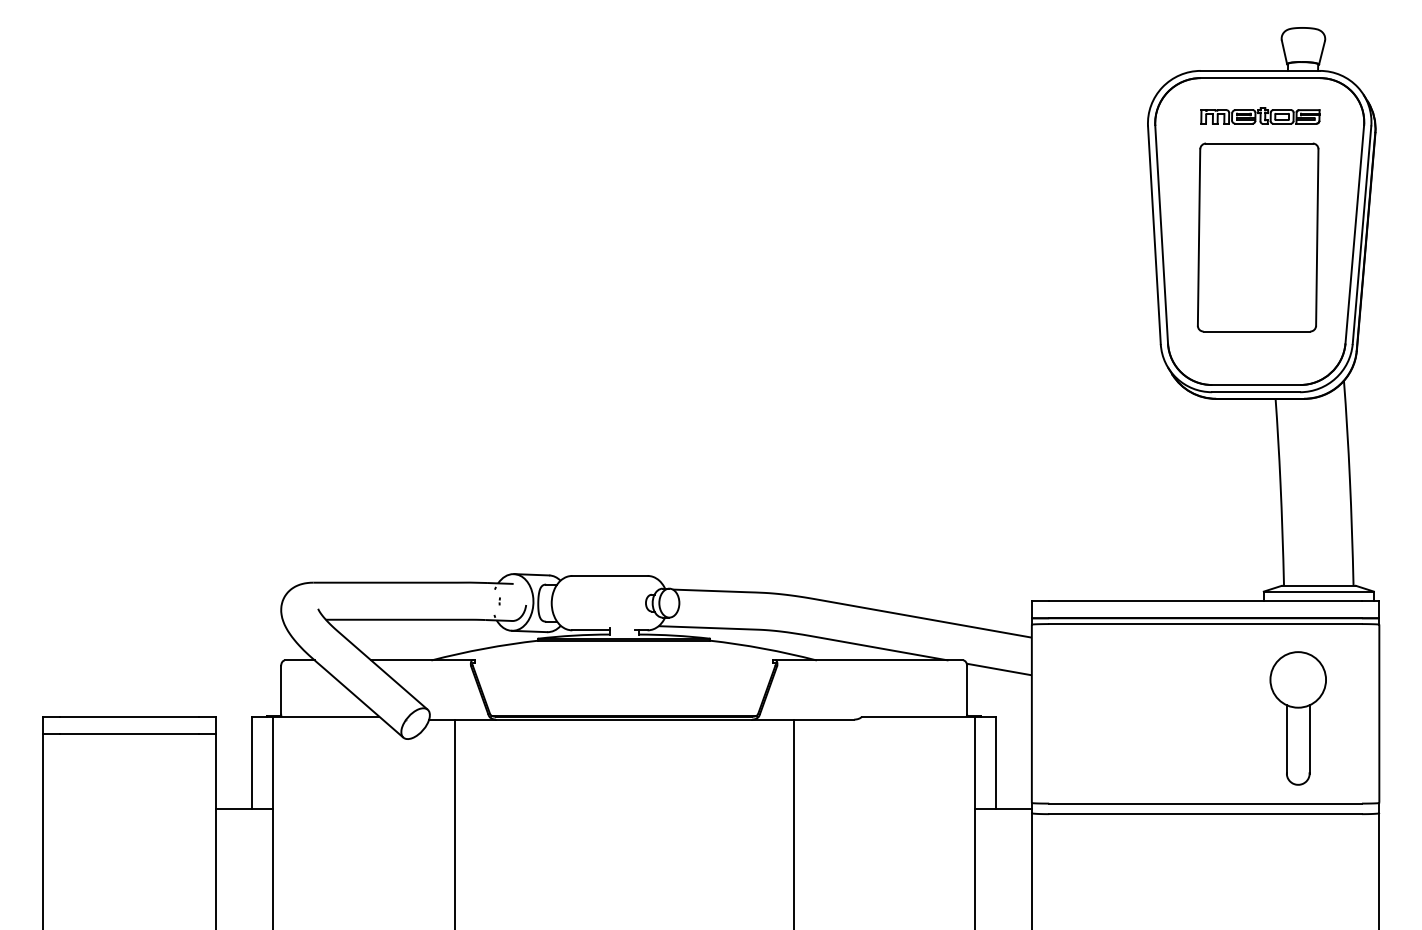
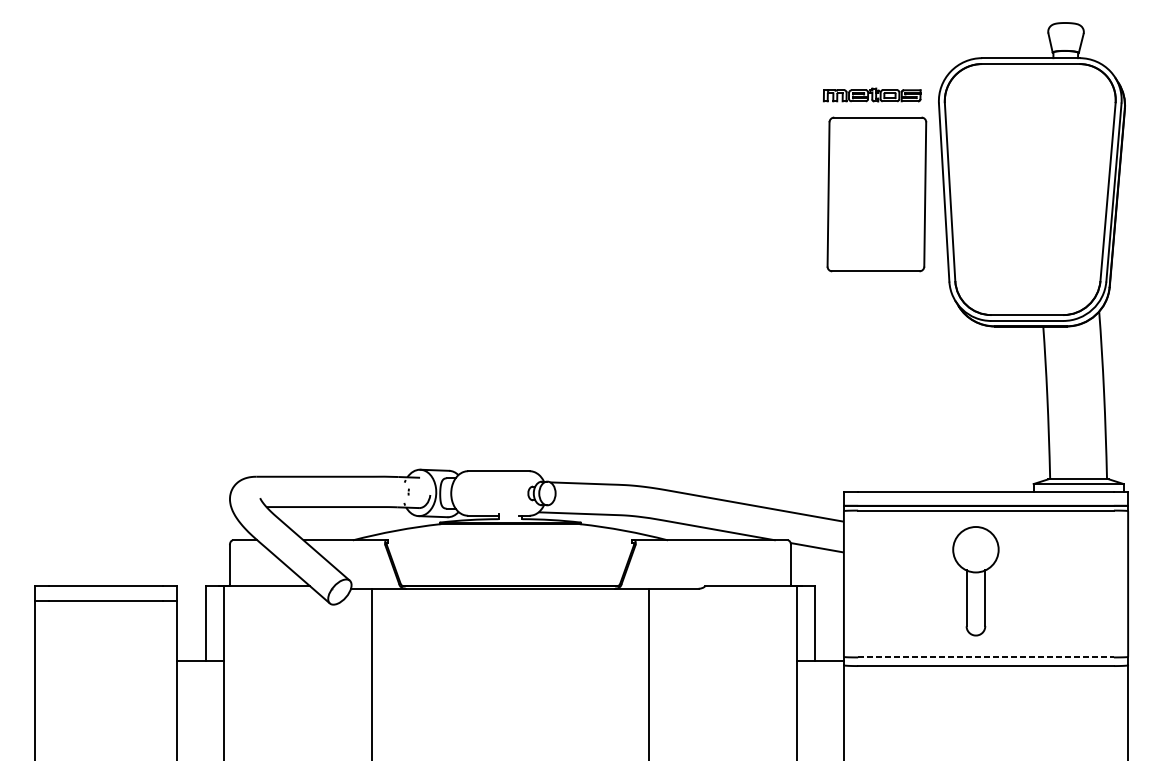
part: (1260, 115) -> (872, 94), moved
part: (1258, 237) -> (877, 194), moved
part: (1297, 718) -> (975, 581), moved
line: (1206, 803) -> (986, 657), solid -> dashed

